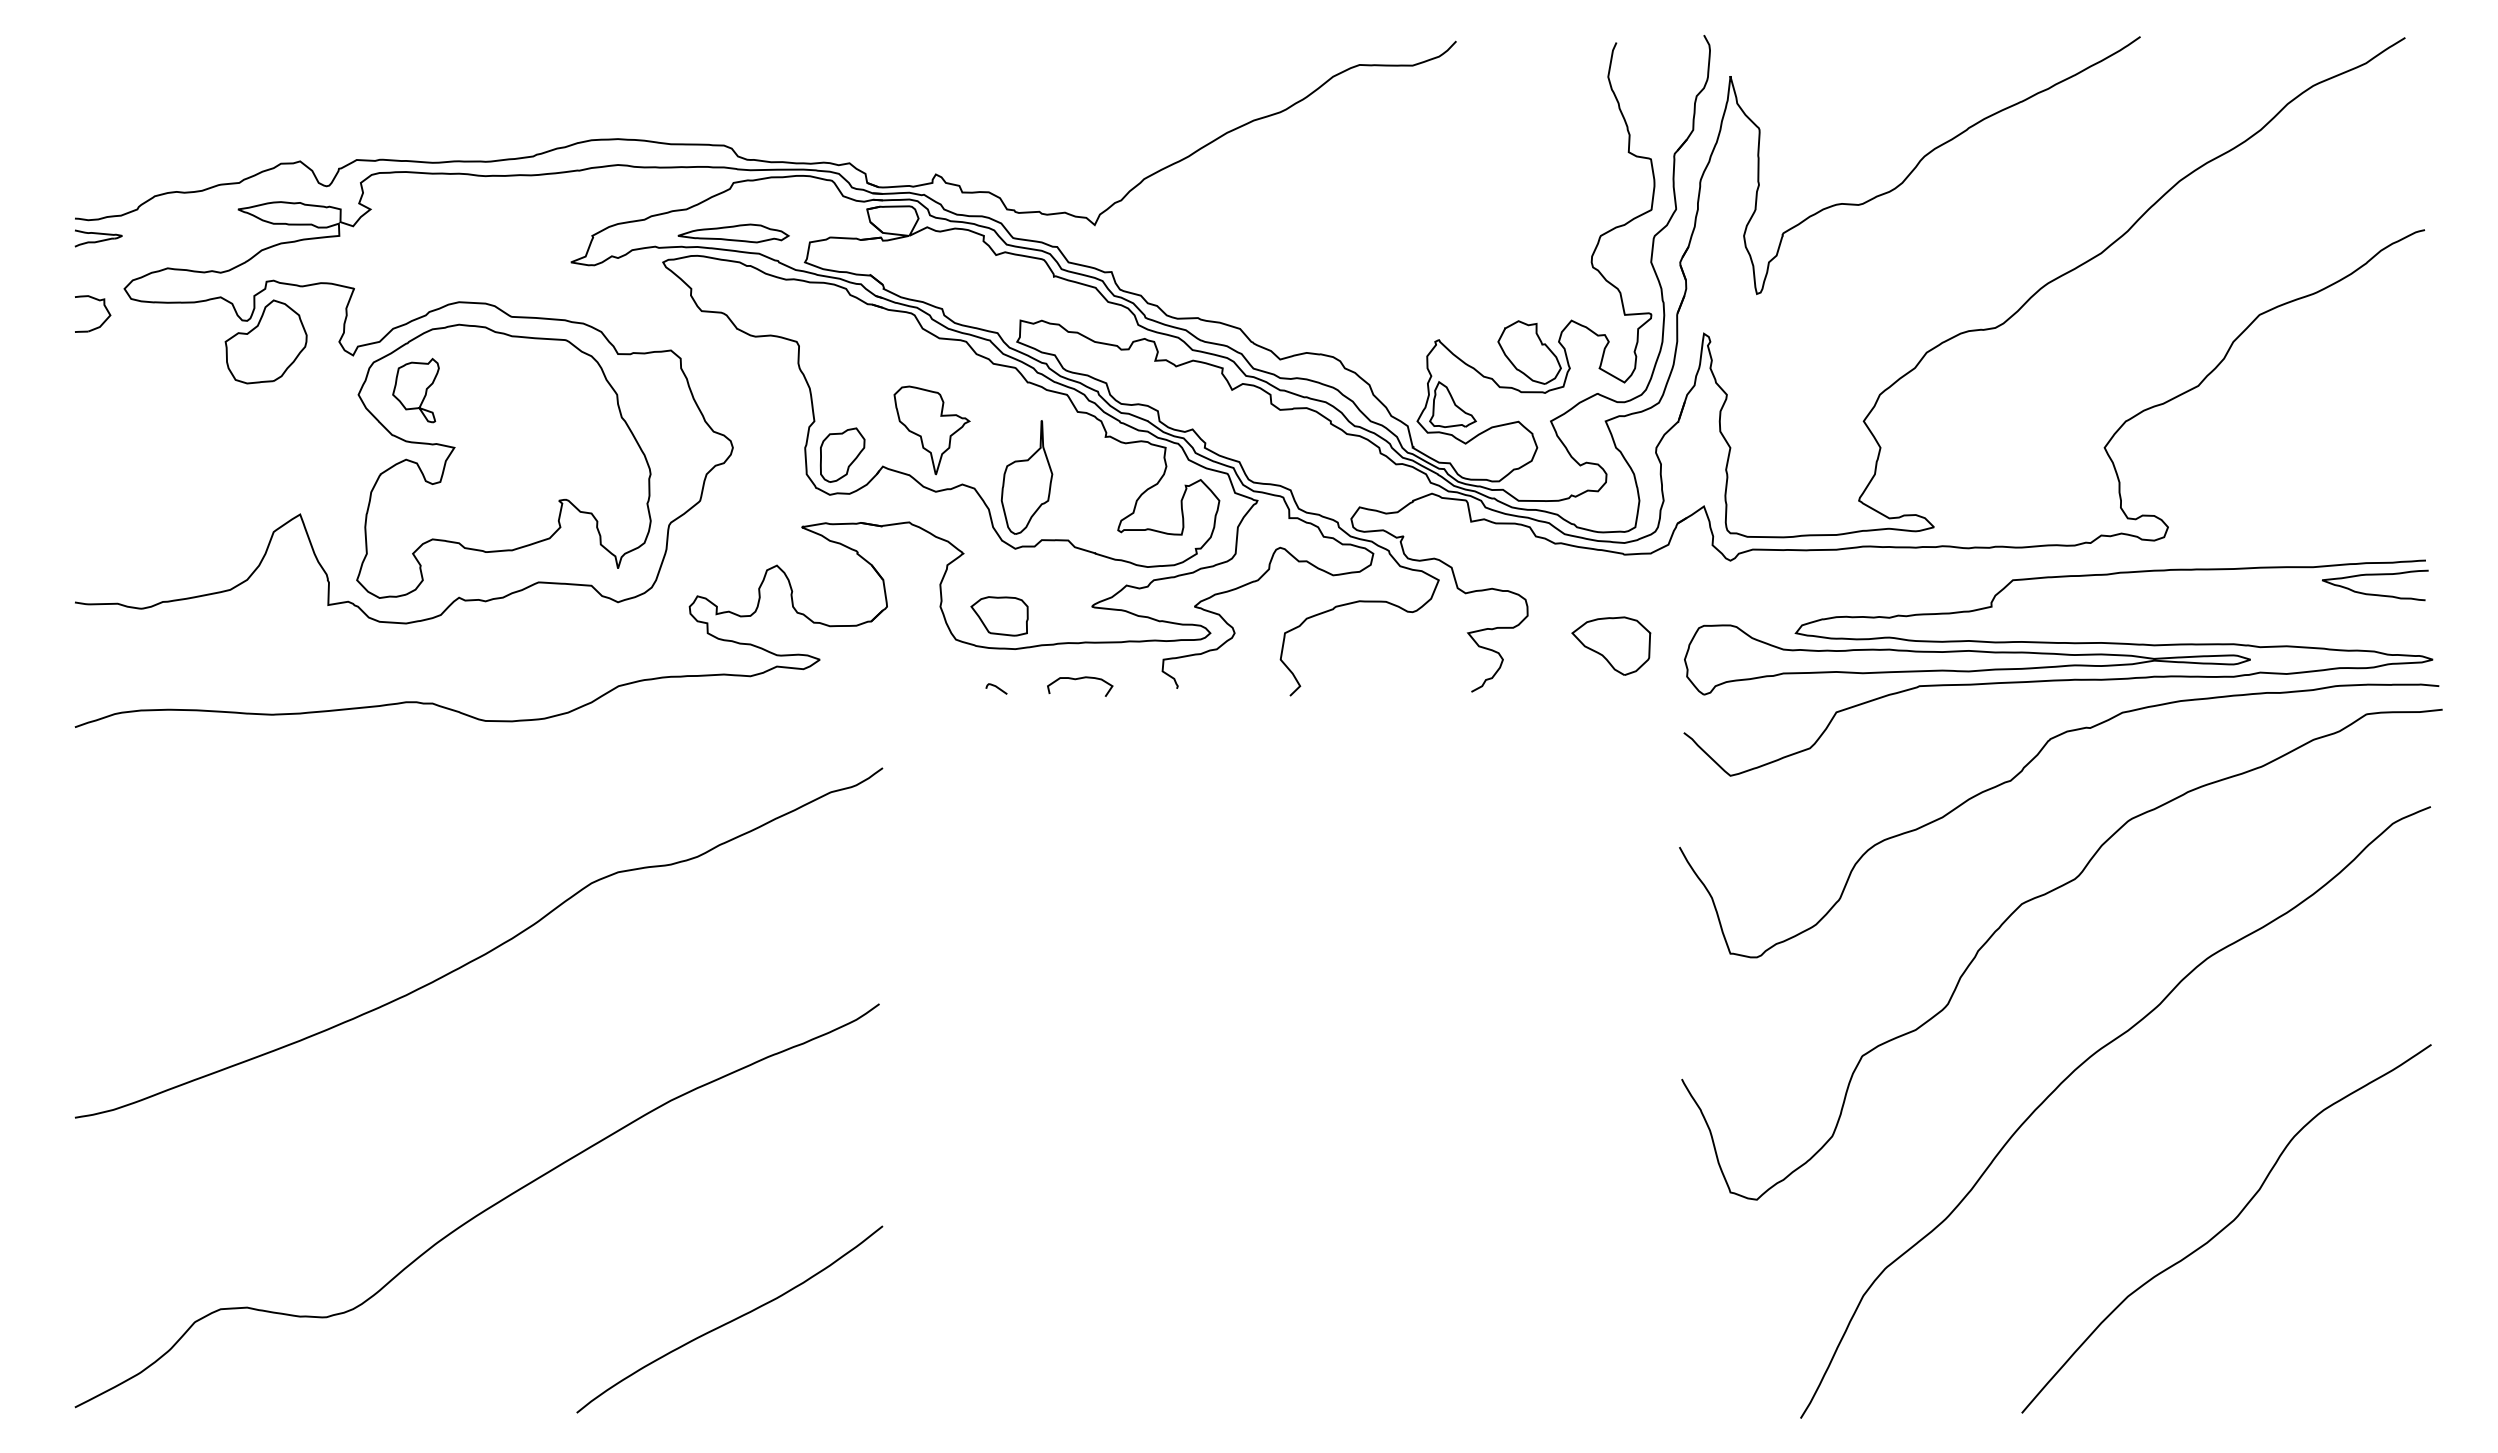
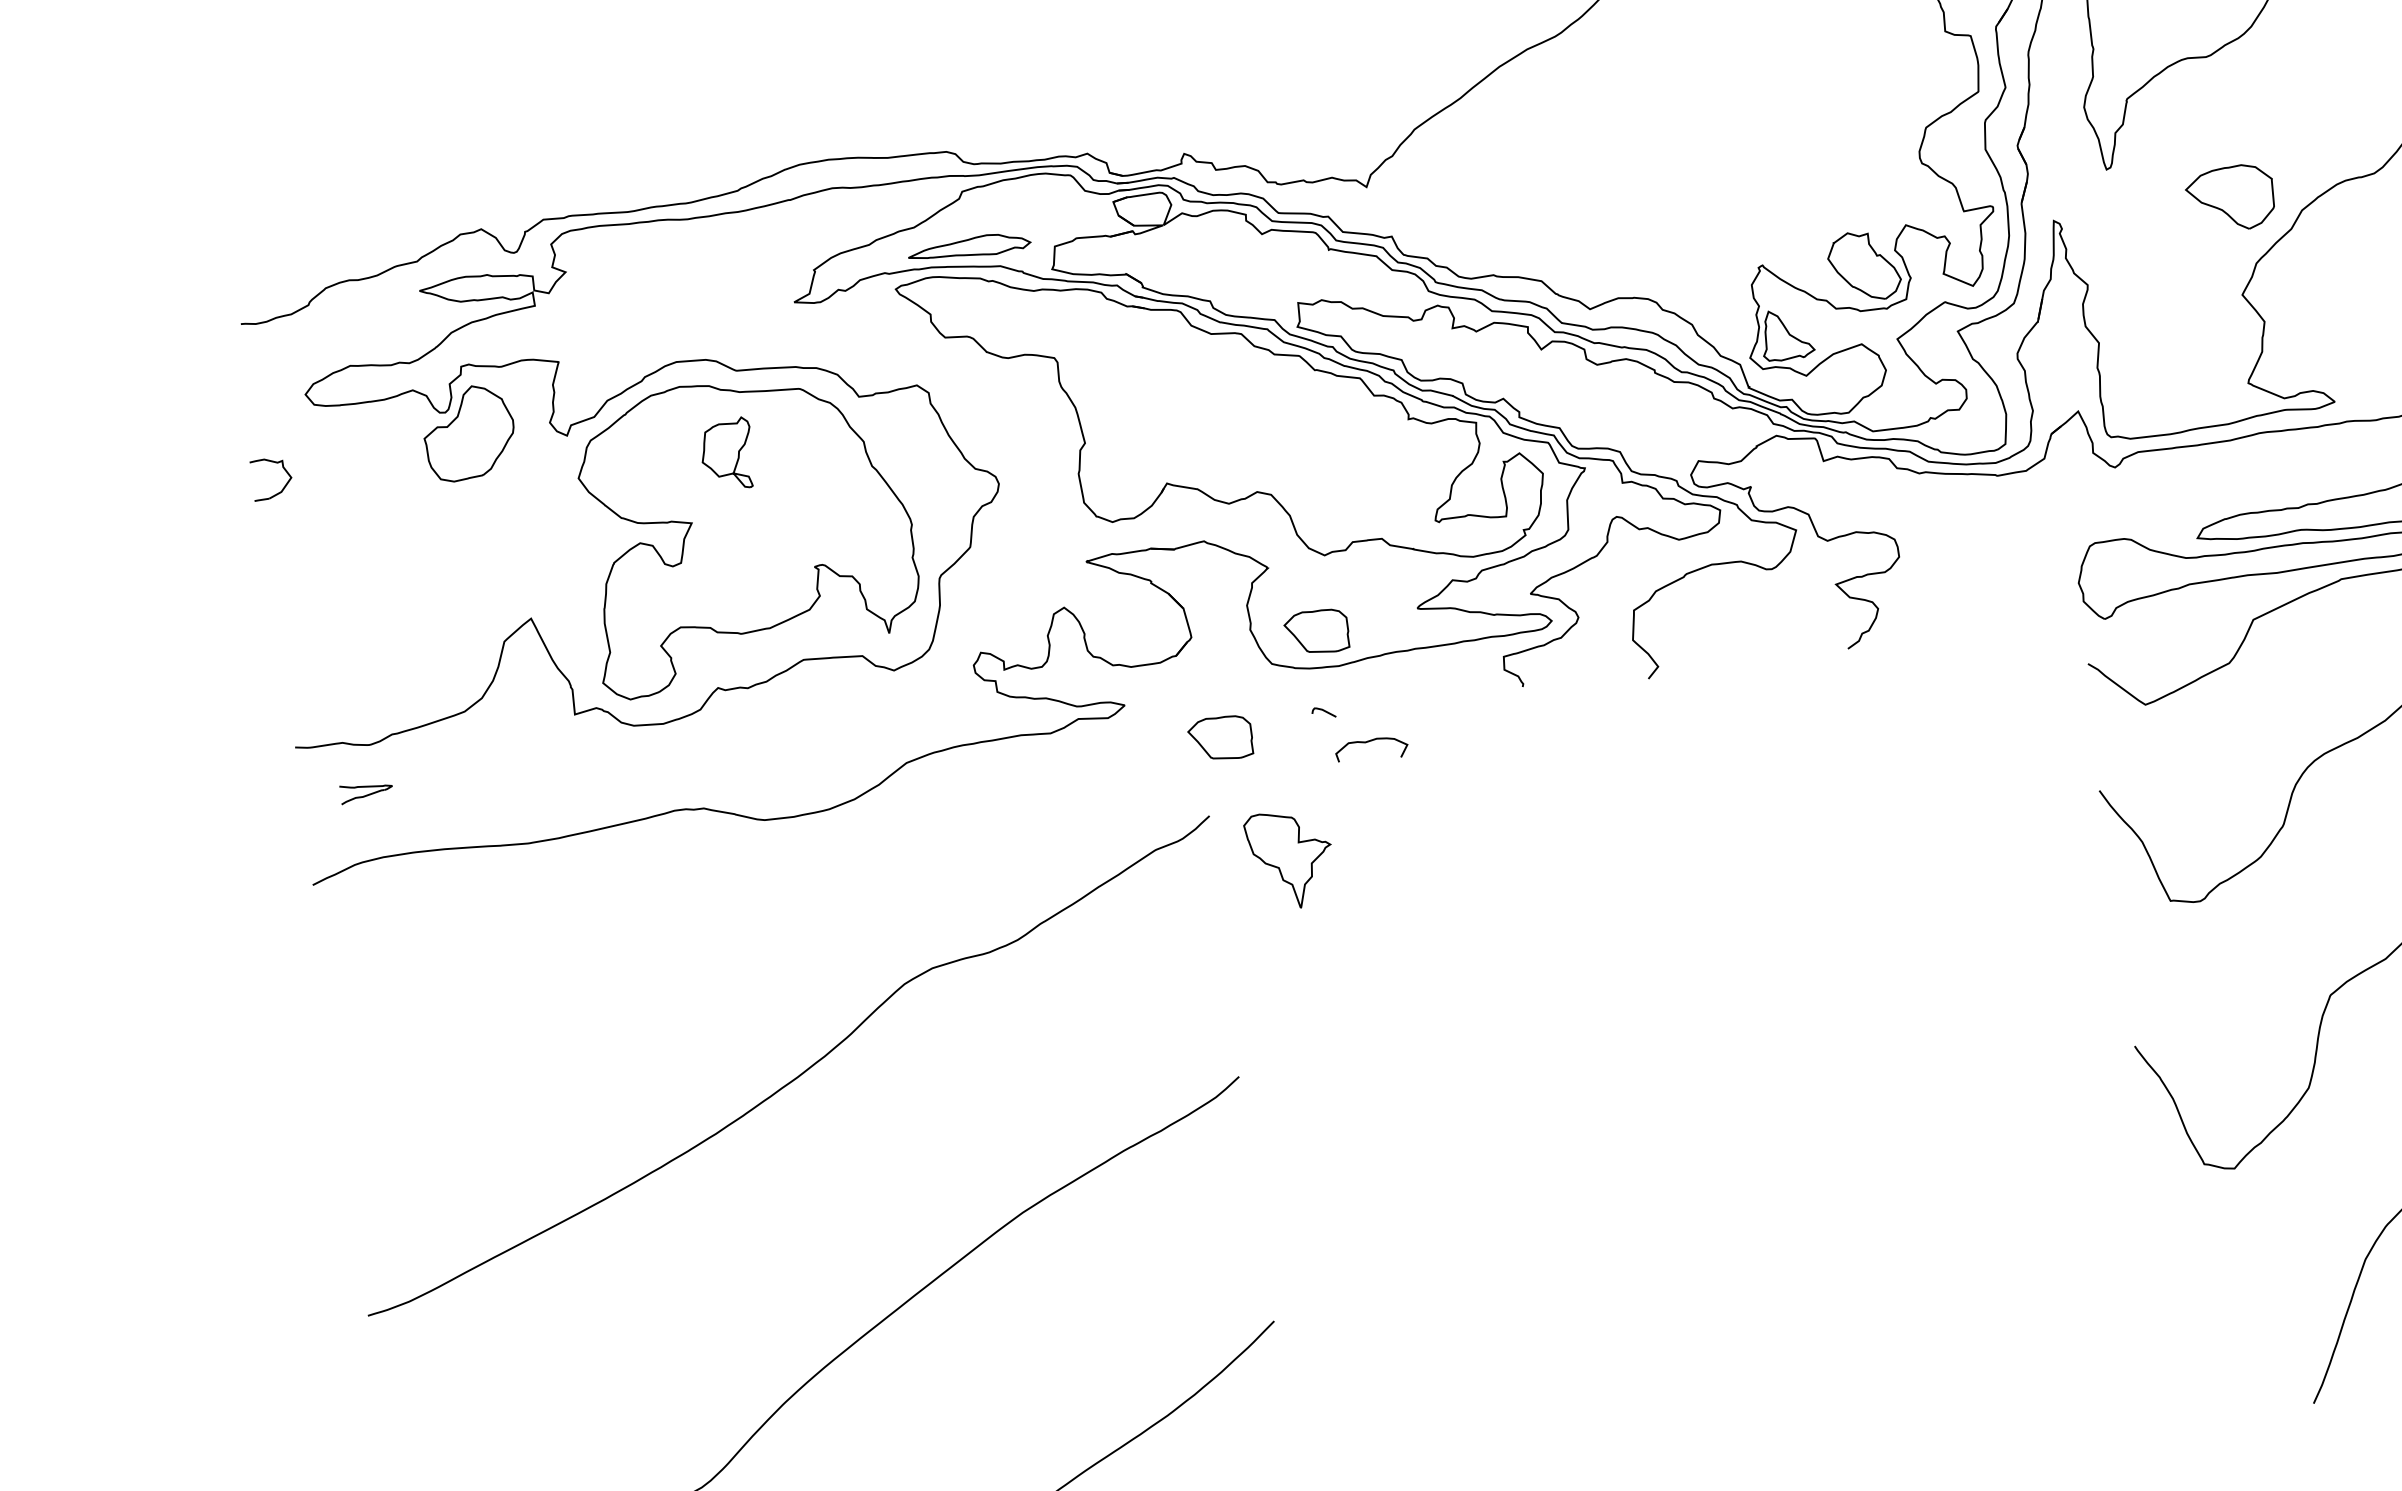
part: (98, 238) -> (366, 792), moved
part: (104, 307) -> (283, 469), moved
part: (415, 390) -> (726, 454), moved
part: (931, 430) -> (1289, 859), moved
part: (842, 454) -> (1120, 475), removed
part: (1026, 477) -> (1326, 475), removed
part: (1611, 645) -> (2230, 197), moved
curve: (1080, 679) -> (1371, 741), moved
part: (901, 700) -> (1220, 738), added

